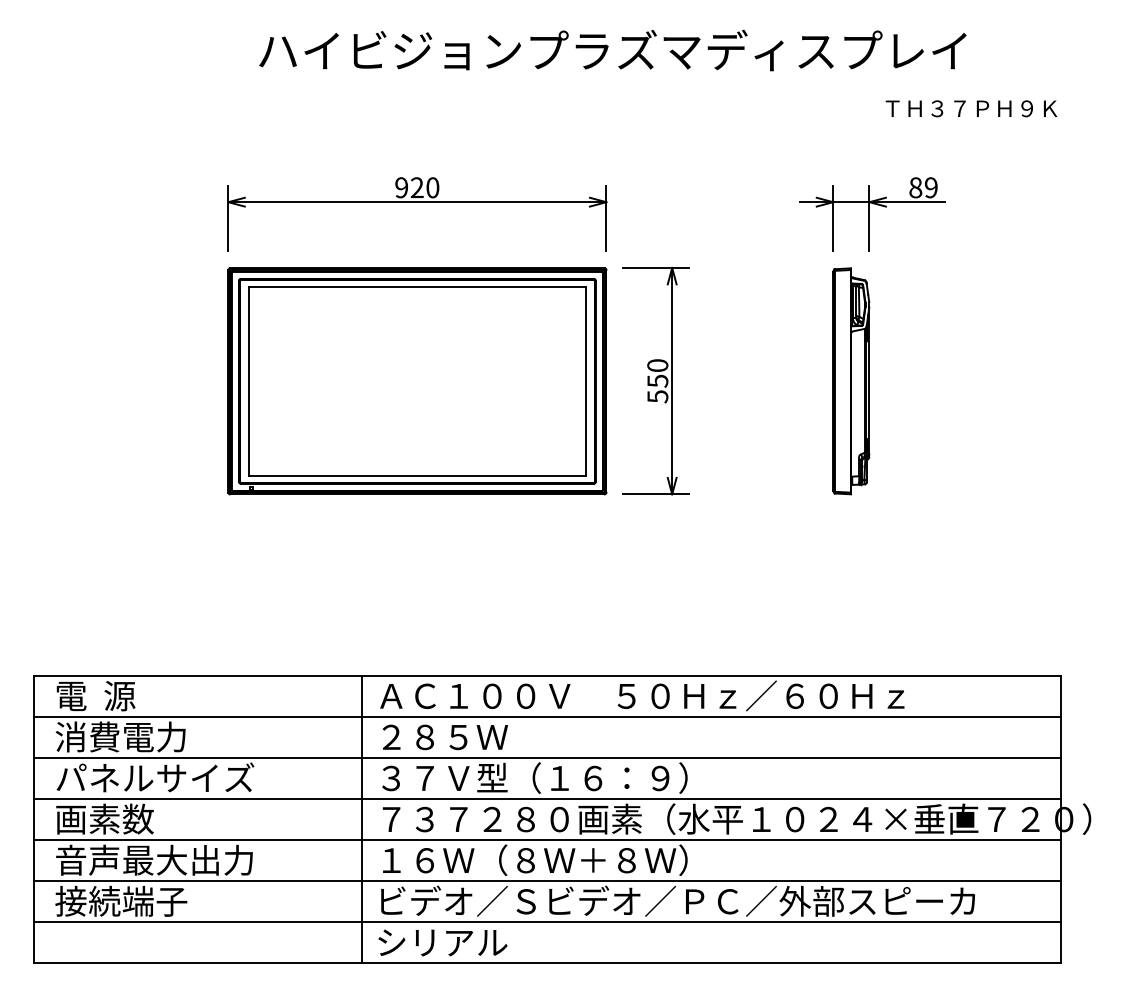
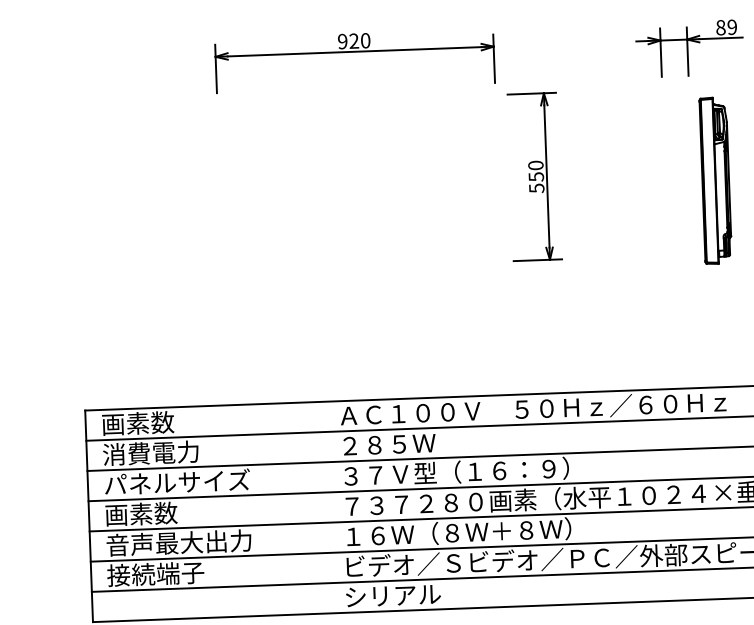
part: (417, 381) -> (359, 183), removed
part: (851, 381) -> (715, 180), moved
text: (104, 695) -> (137, 423), 電  源 -> 画素数
line: (362, 819) -> (330, 507), removed

